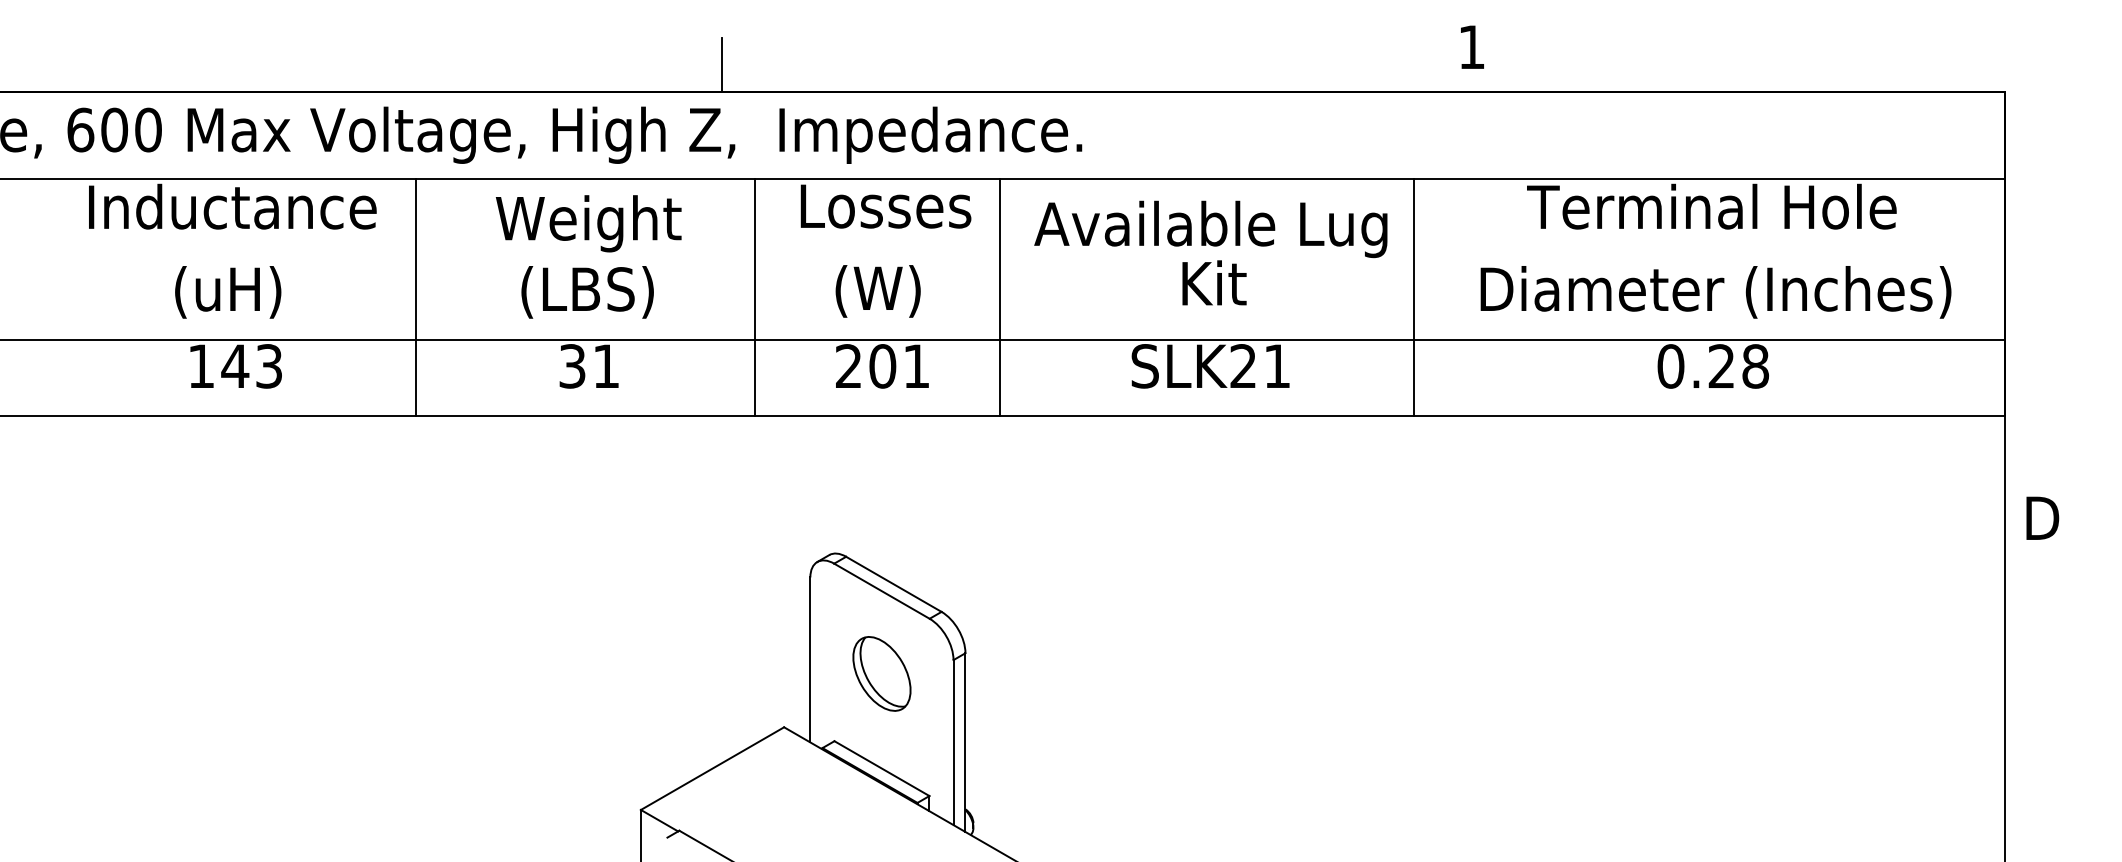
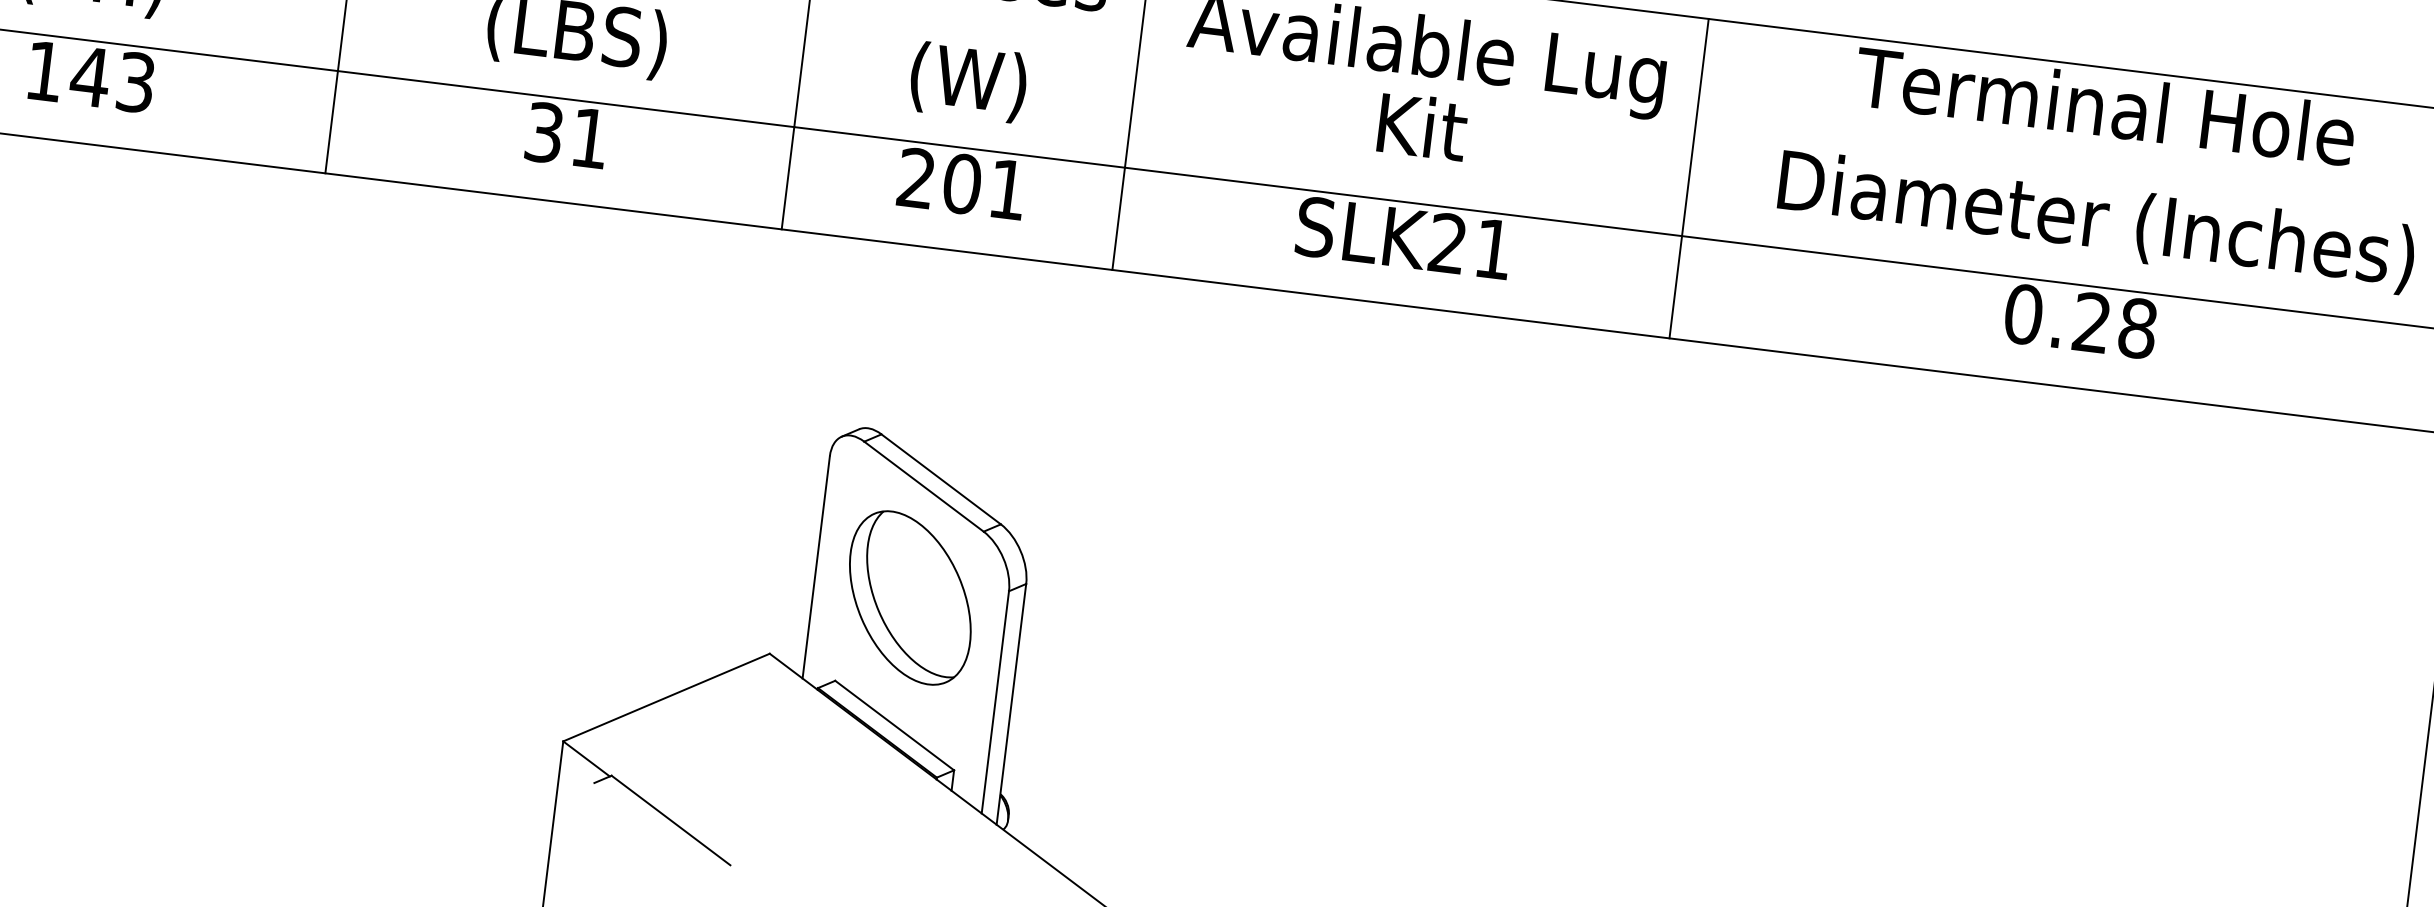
part: (881, 673) -> (909, 597), size x1.67

